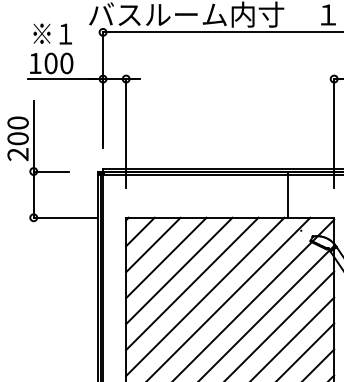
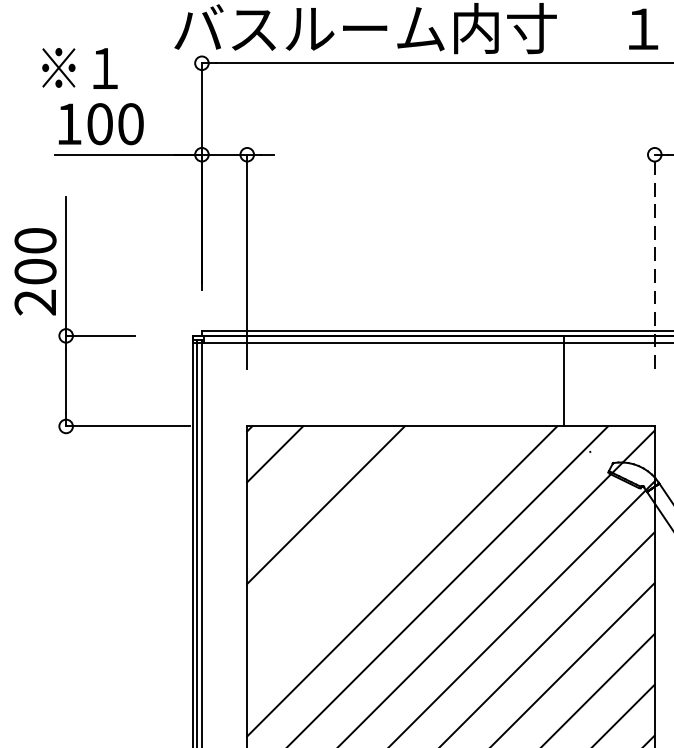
text: (52, 33) -> (79, 67), moved
line: (334, 133) -> (655, 261), solid -> dashed
line: (153, 244) -> (300, 478), removed
line: (179, 270) -> (351, 529), removed
line: (192, 283) -> (377, 555), removed

